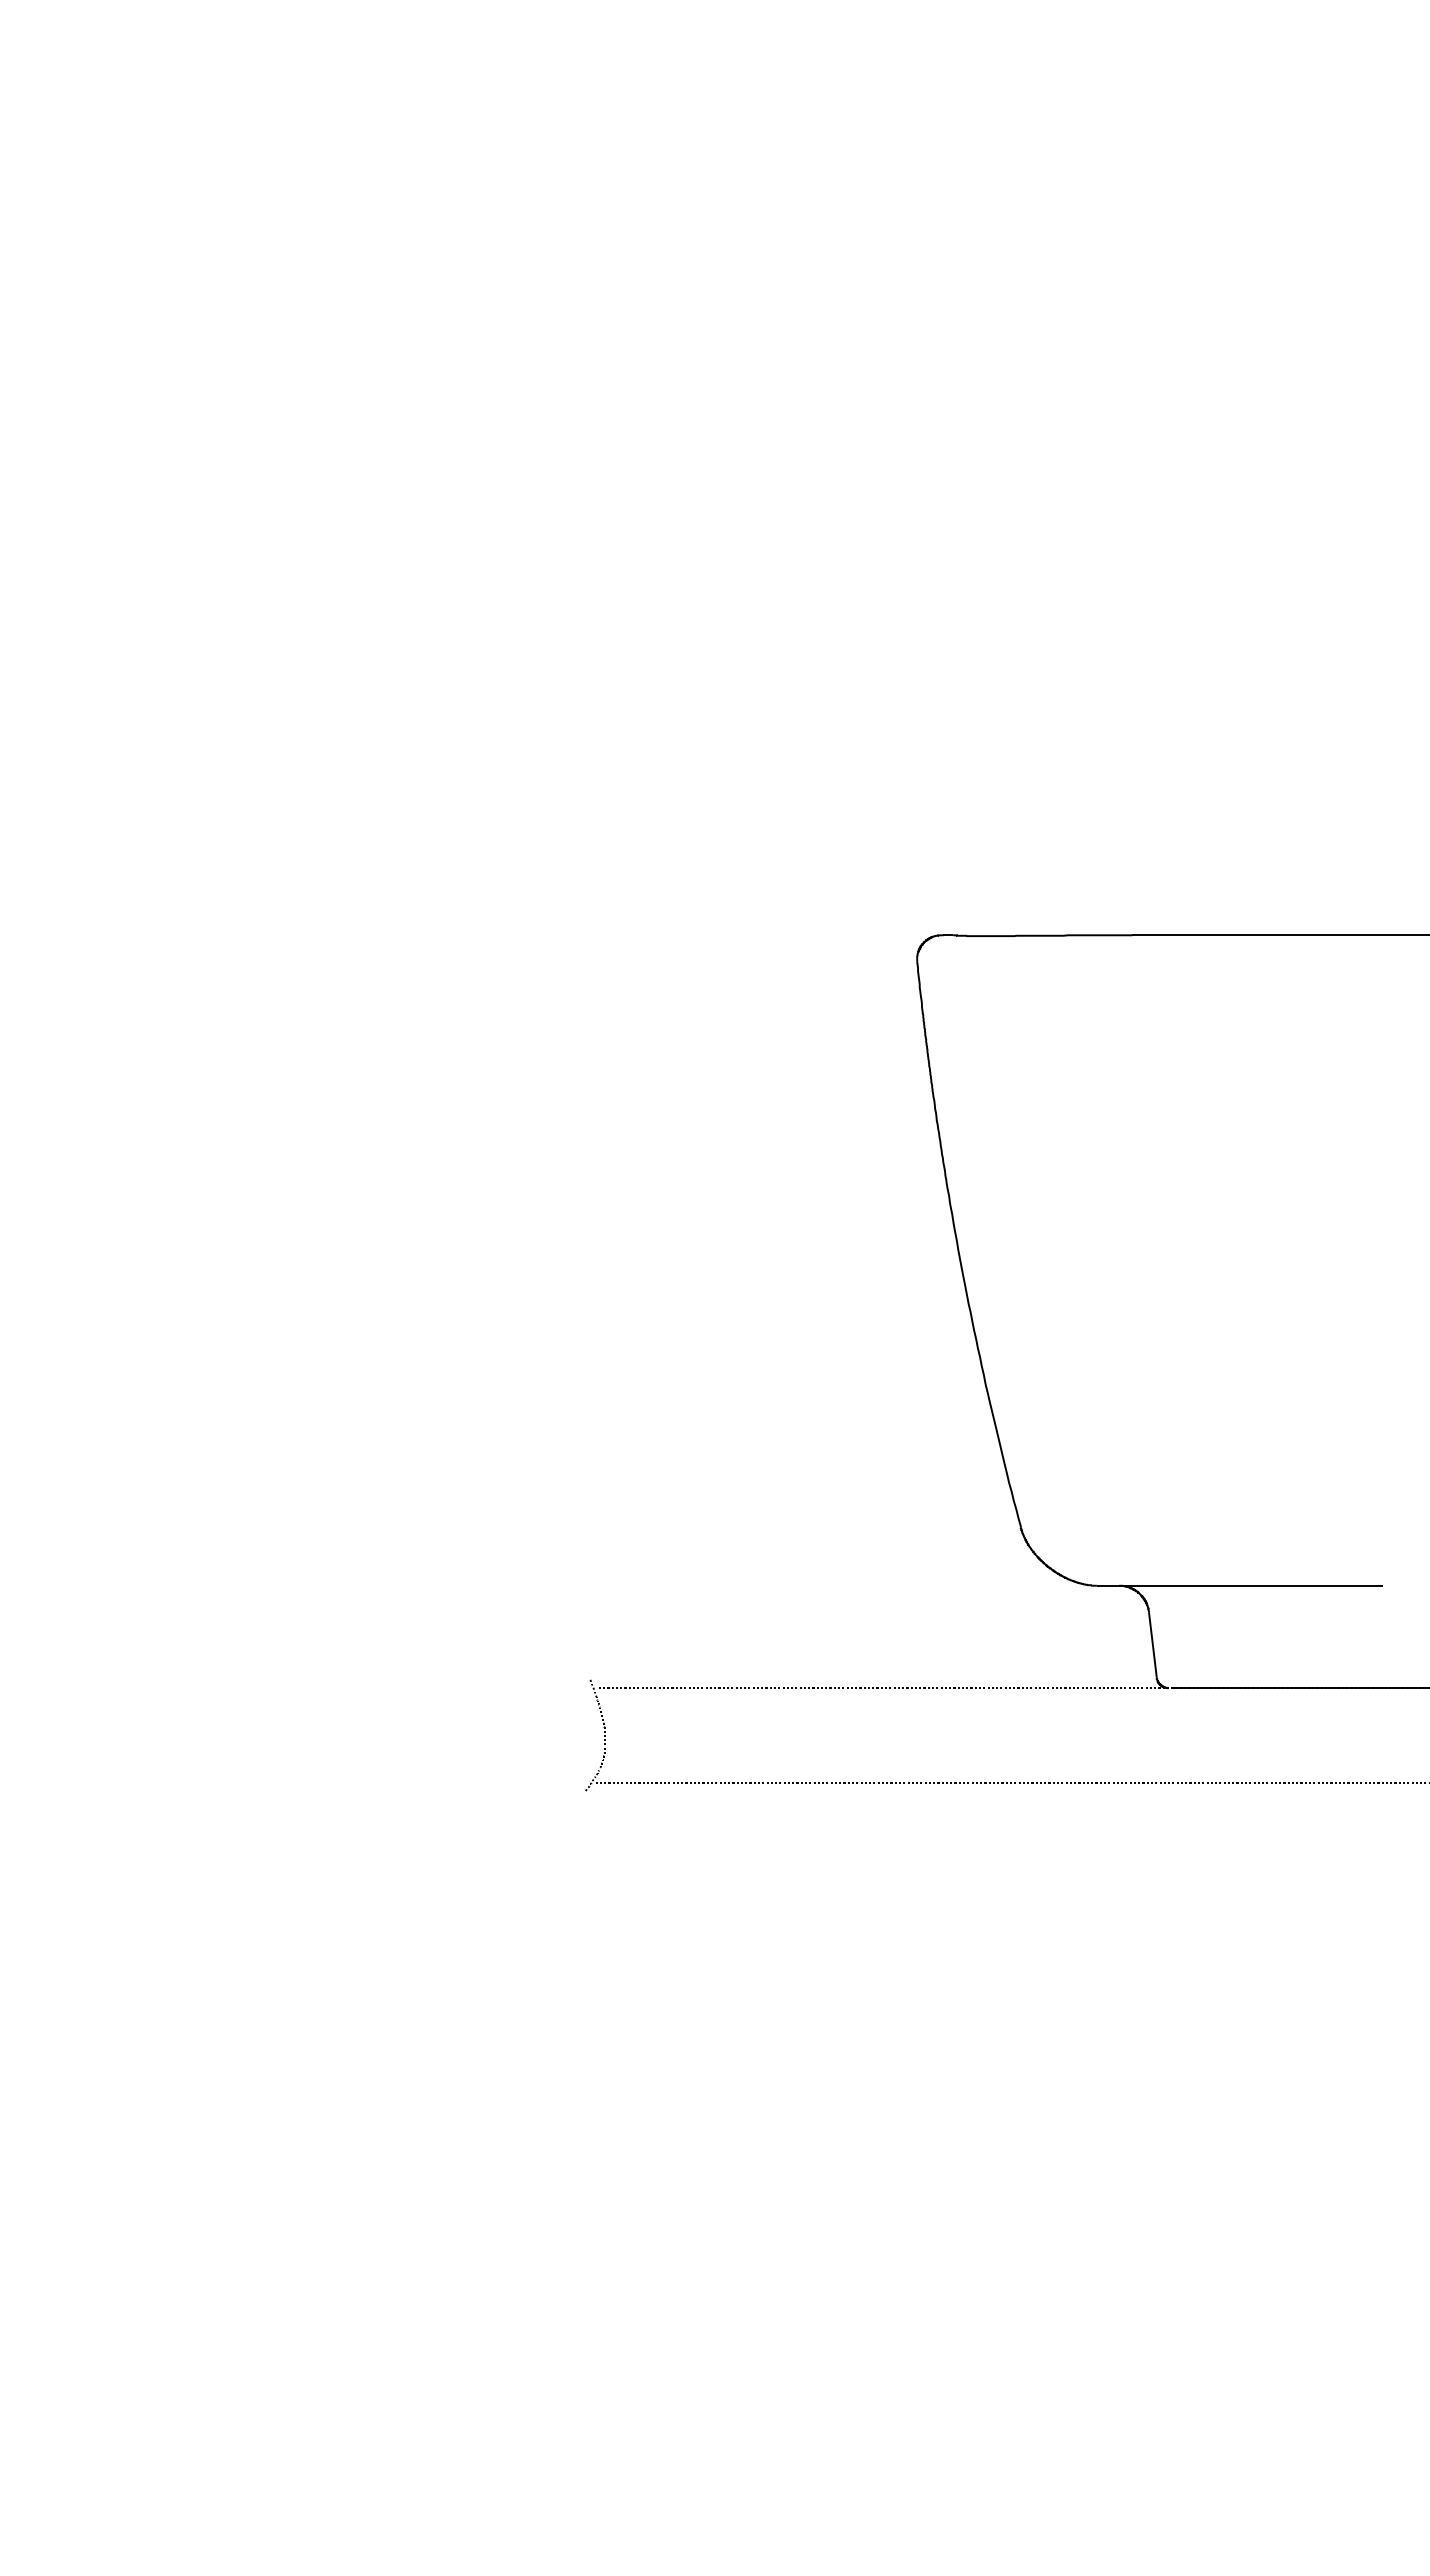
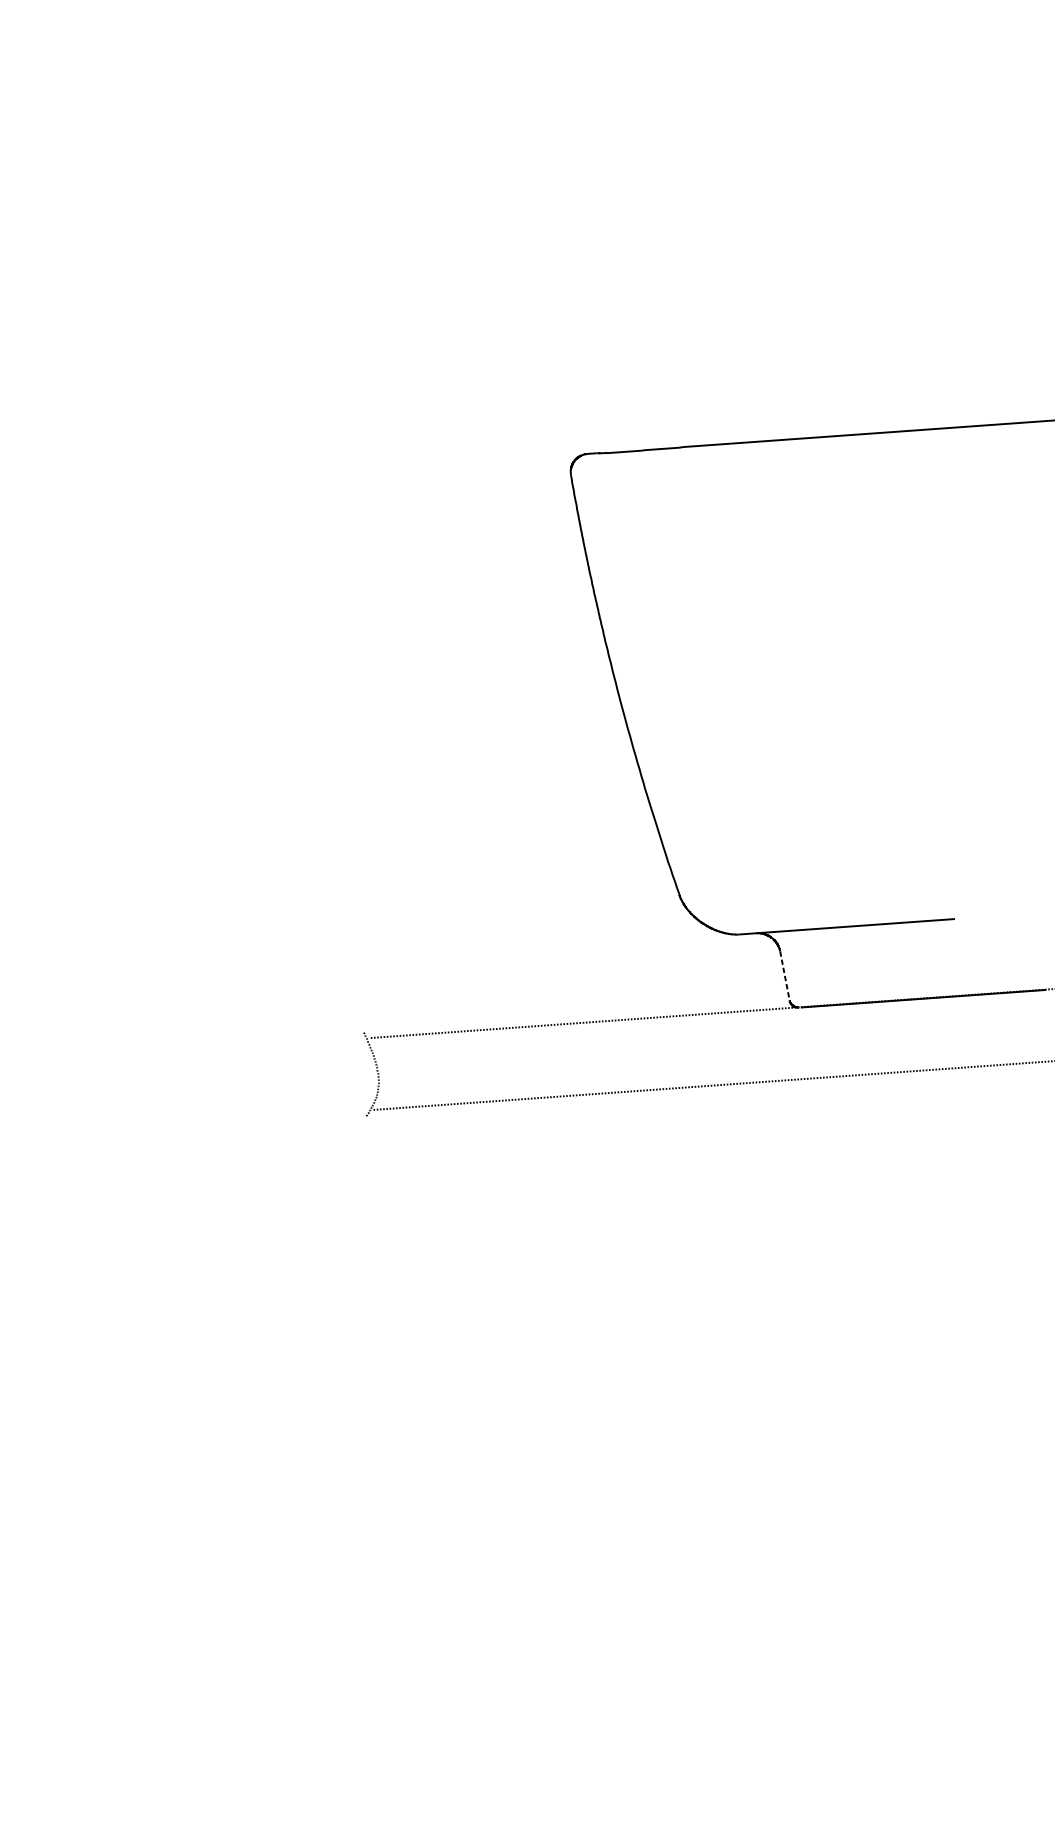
line: (1152, 1644) -> (784, 975), solid -> dashed

